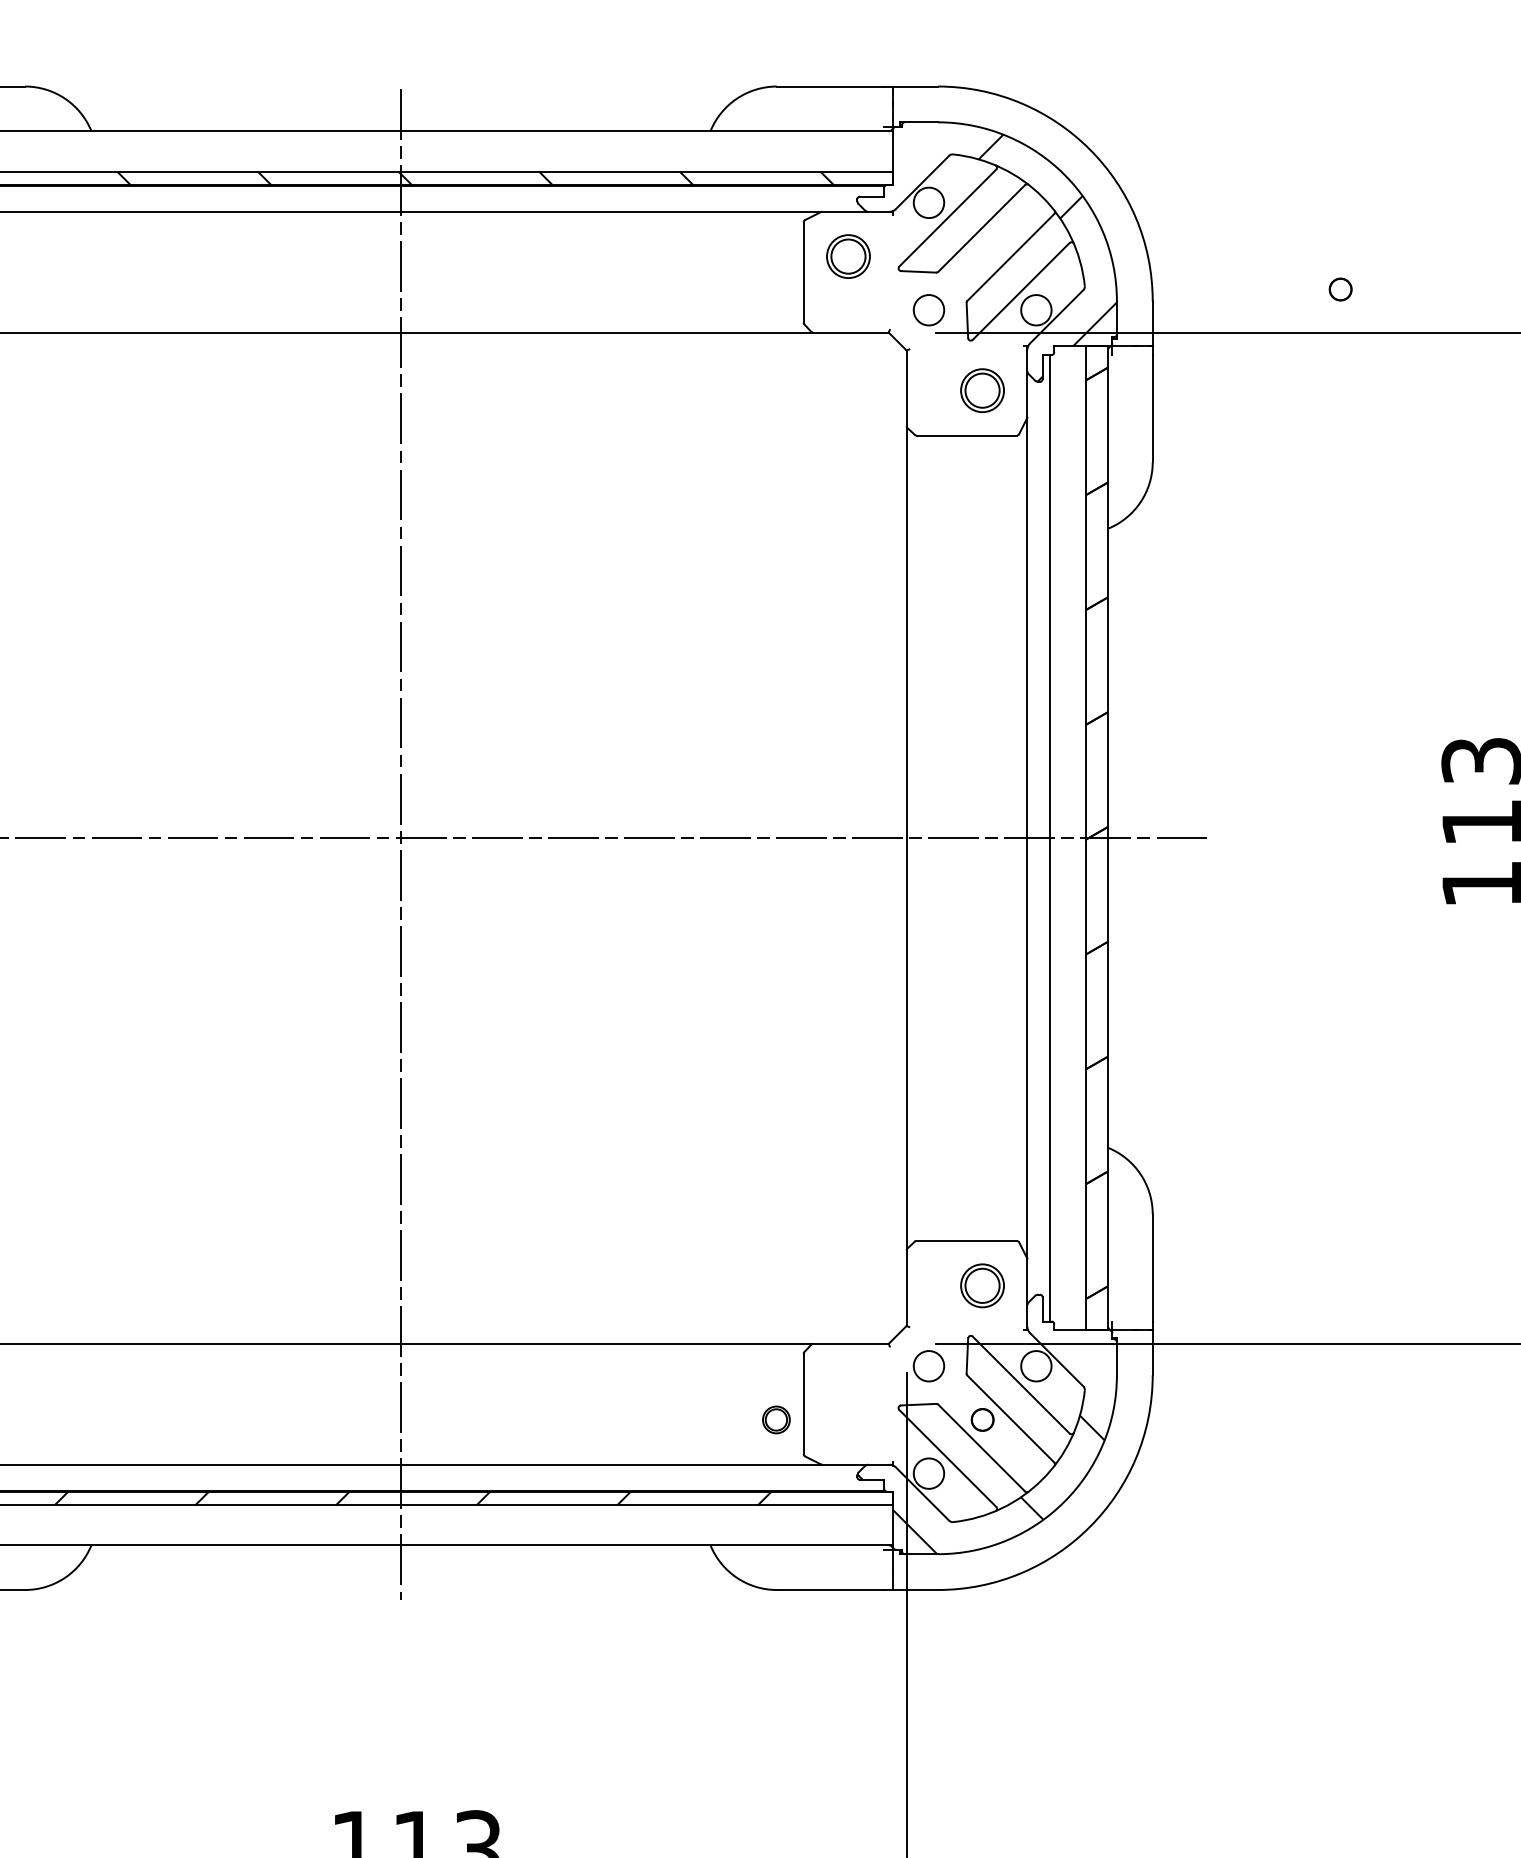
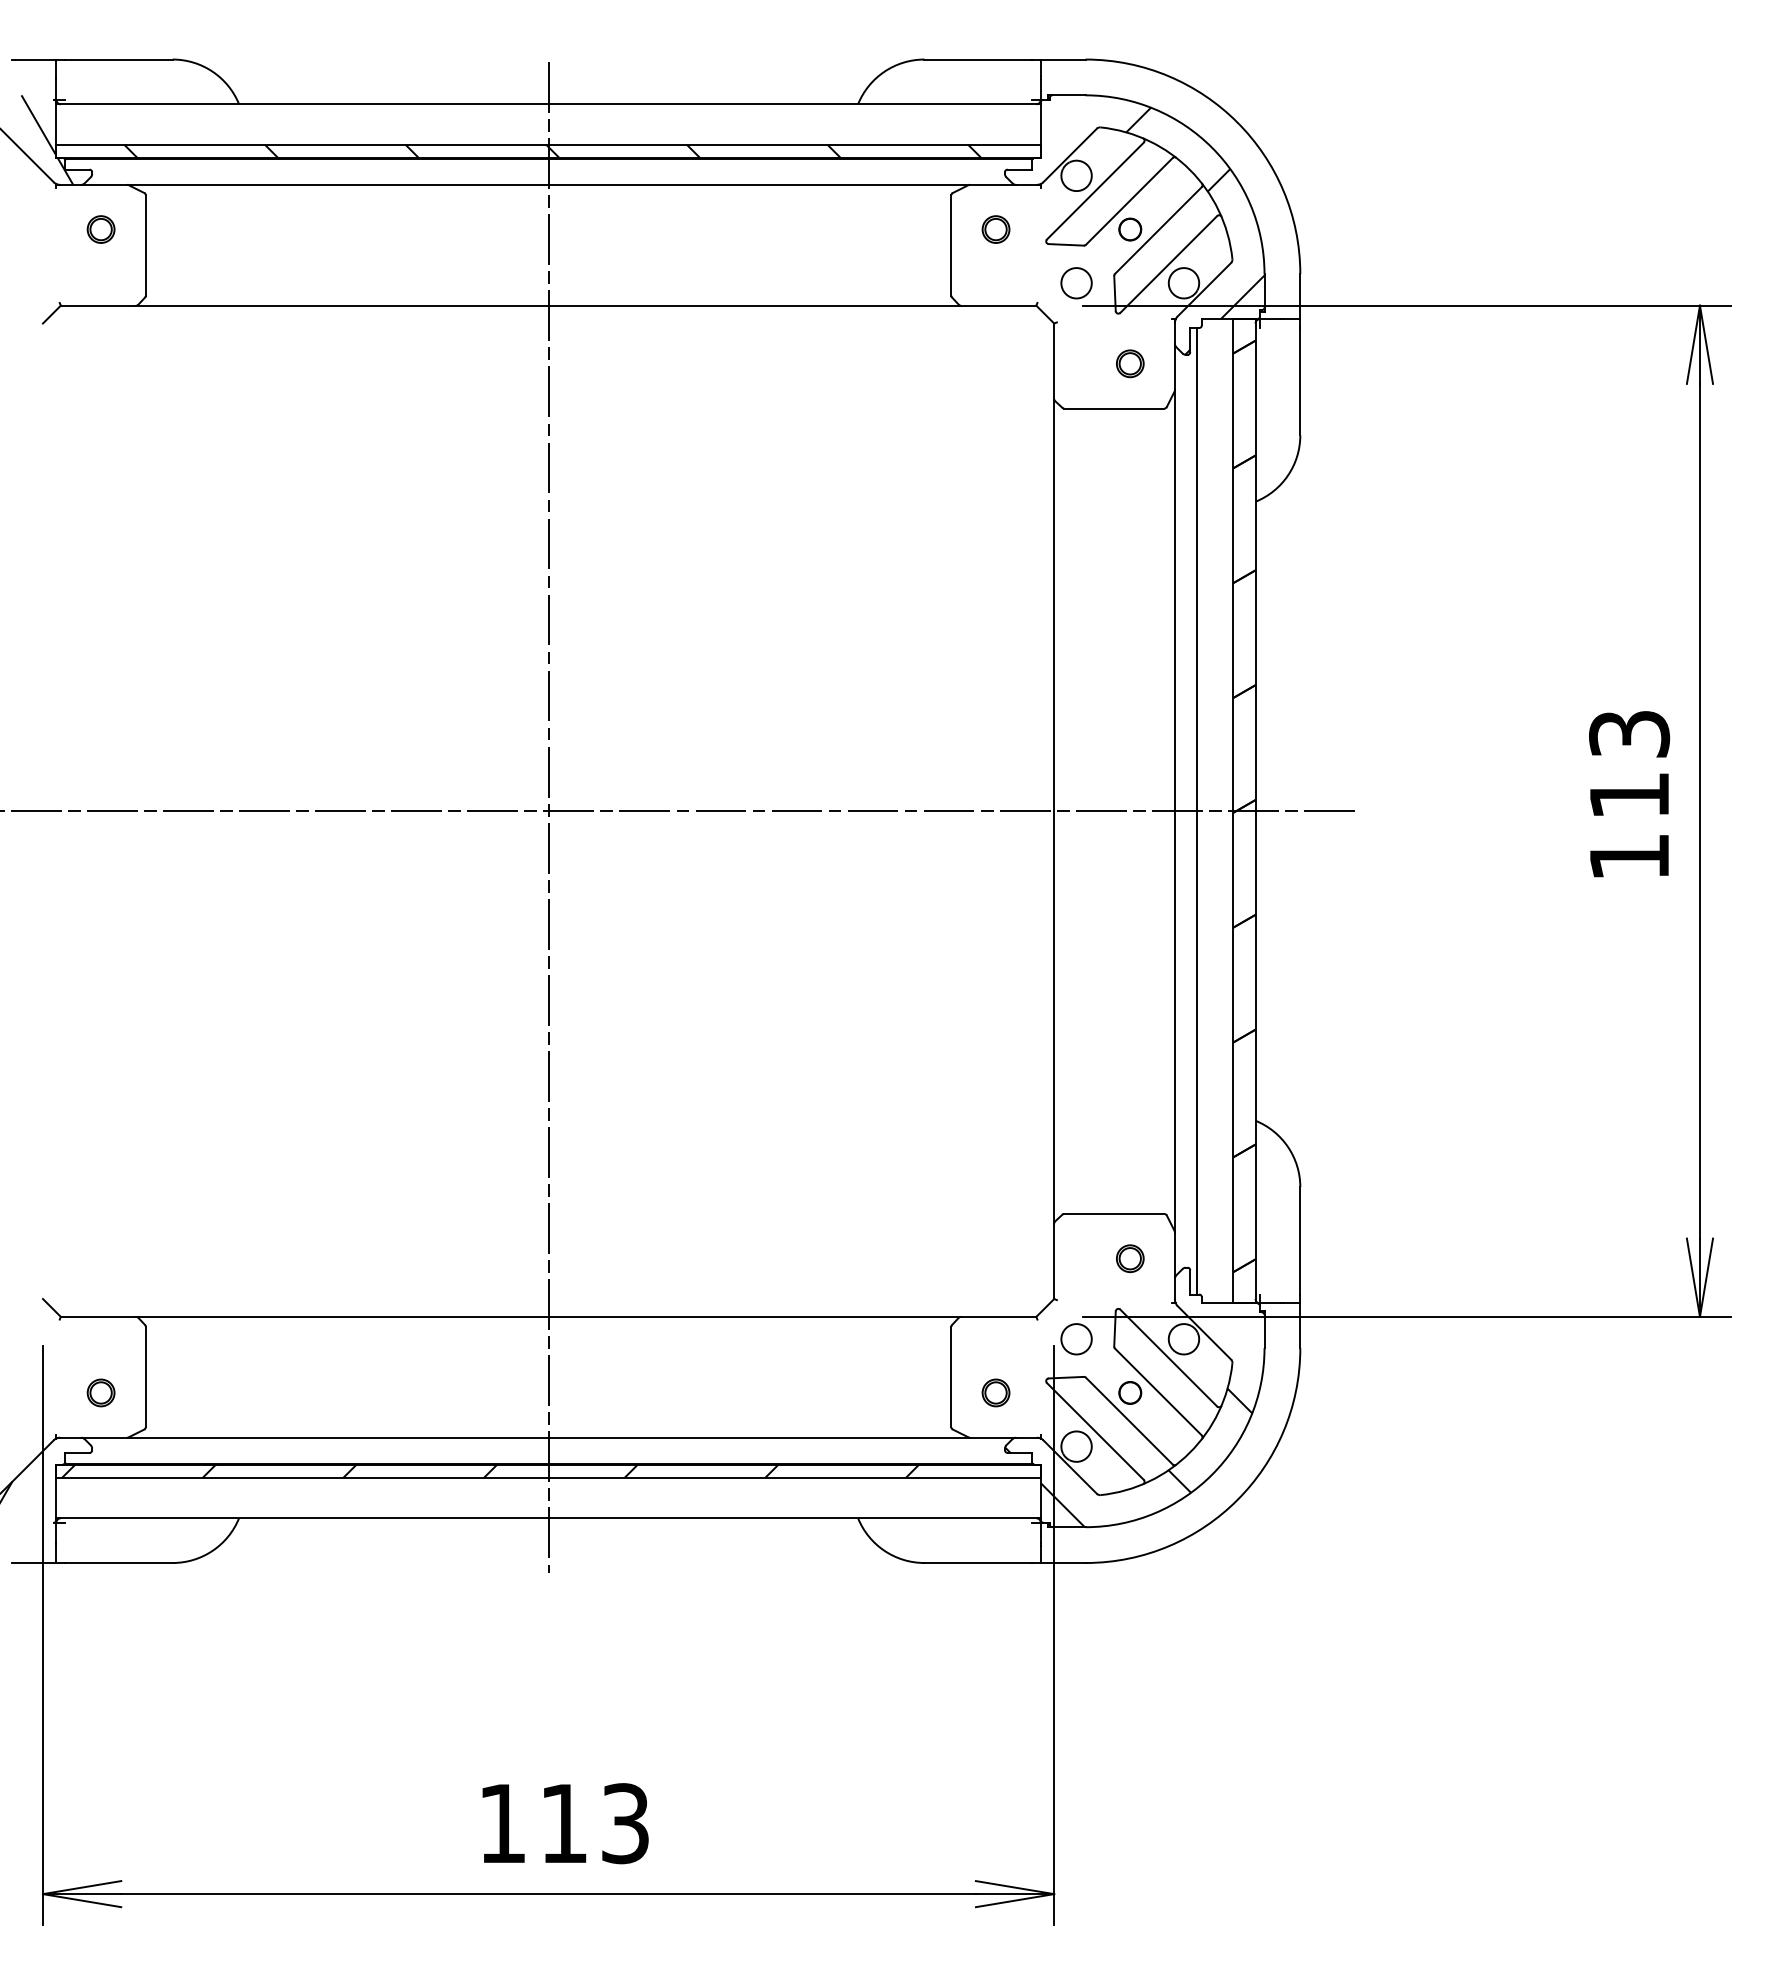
part: (847, 256) -> (995, 229), size x0.62
circle: (1340, 289) -> (1130, 229), moved
part: (982, 390) -> (1130, 363), size x0.62
part: (982, 1285) -> (1130, 1258), size x0.62
part: (775, 1419) -> (995, 1392), moved

